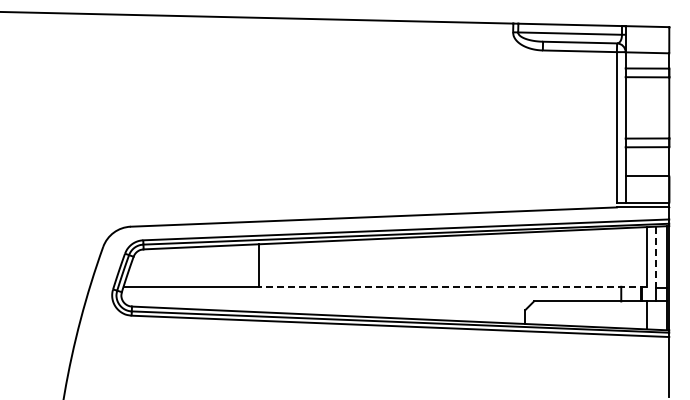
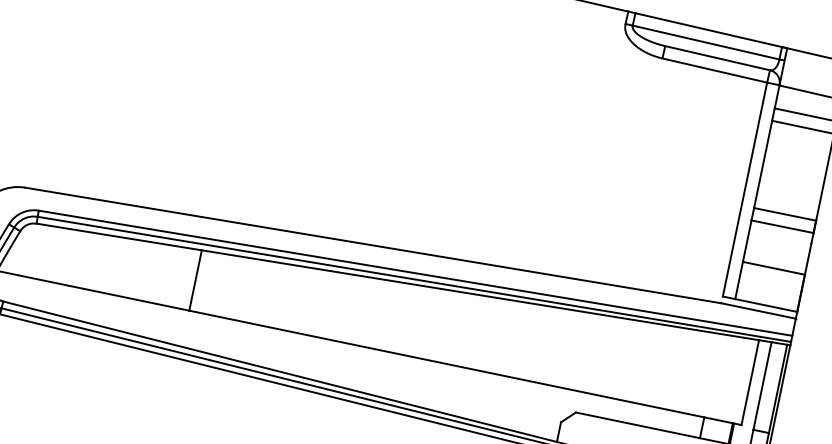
line: (656, 257) -> (762, 386), dashed -> solid
line: (452, 286) -> (464, 367), dashed -> solid

